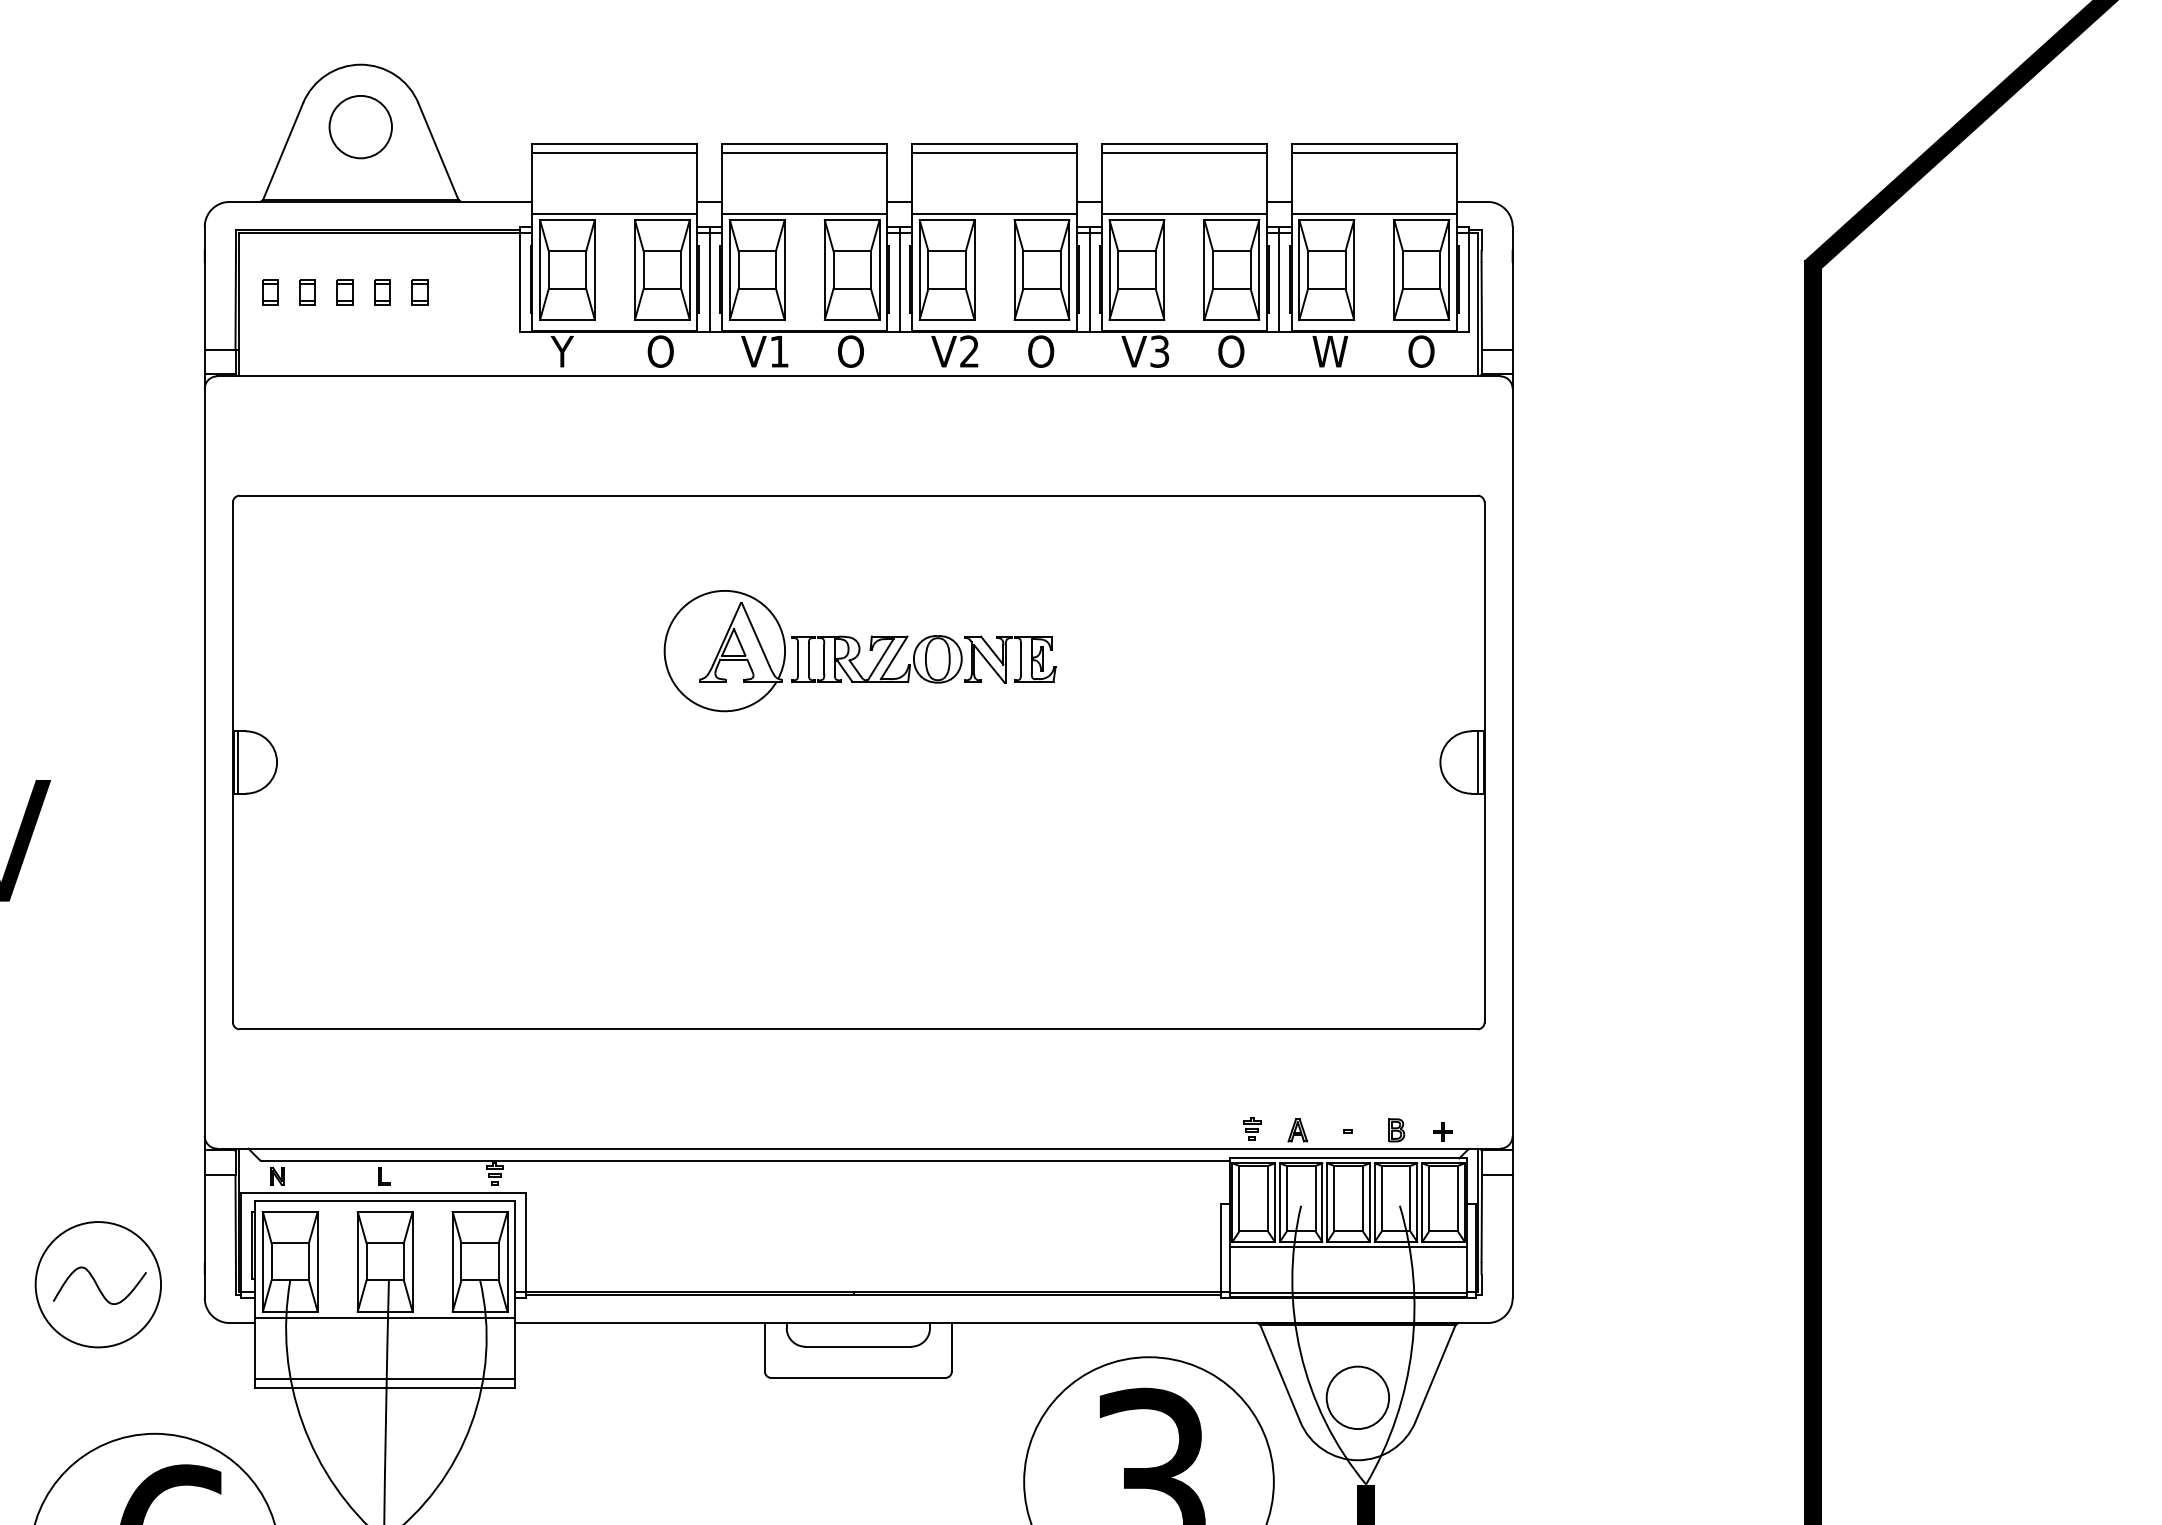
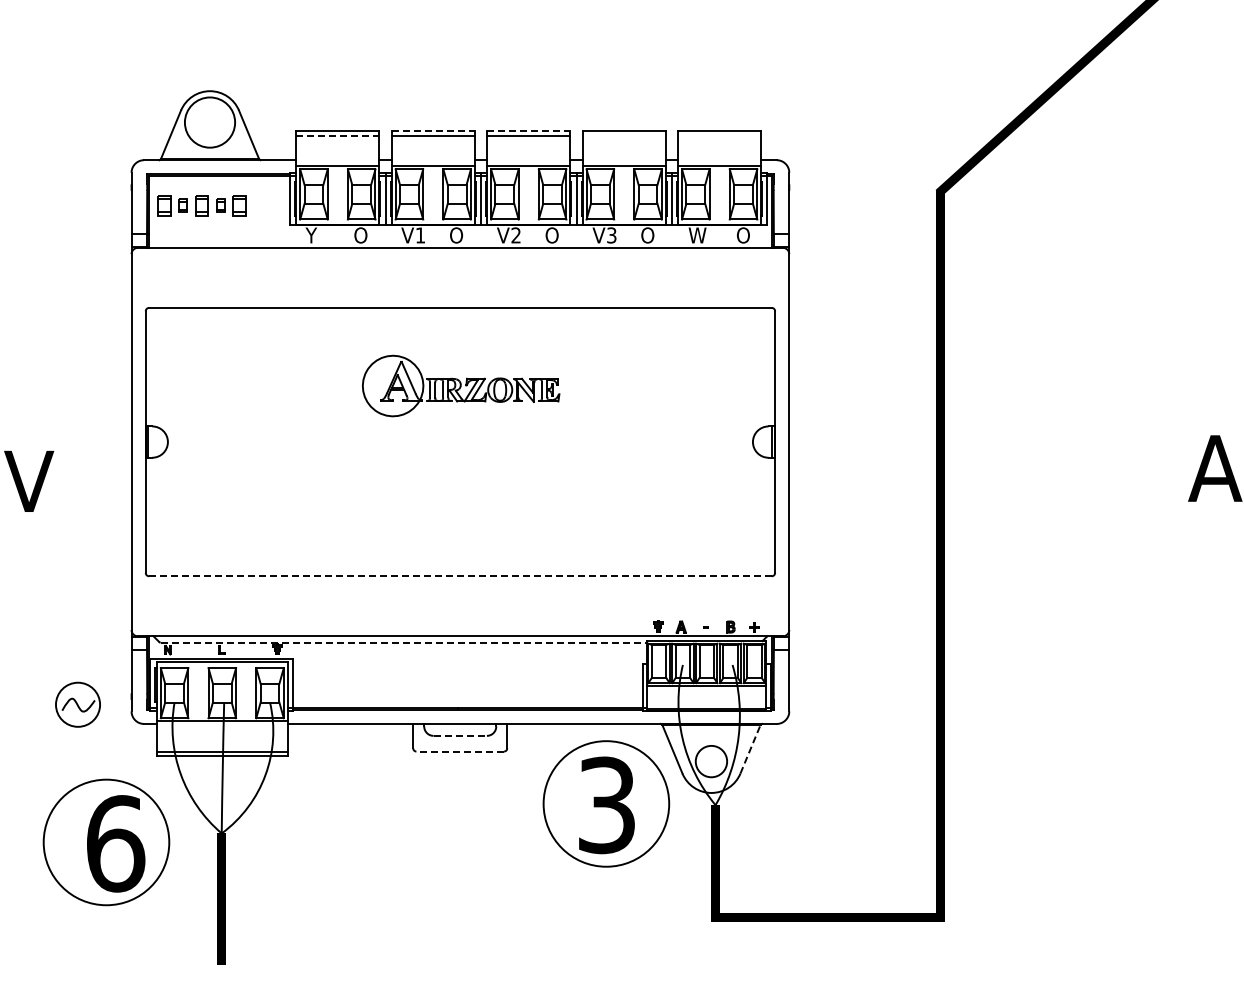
circle: (359, 126) -> (209, 122), size x1.6
line: (805, 144) -> (433, 131), solid -> dashed
line: (996, 144) -> (529, 131), solid -> dashed
line: (616, 152) -> (338, 135), solid -> dashed
line: (1182, 152) -> (623, 135), removed
line: (1373, 152) -> (719, 135), removed
part: (270, 292) -> (164, 205), size x1.6
part: (343, 292) -> (201, 205), size x1.6
part: (419, 292) -> (239, 205), size x1.6
line: (856, 1029) -> (459, 576), solid -> dashed
line: (747, 1161) -> (404, 642), solid -> dashed
part: (97, 1284) -> (77, 704), size x0.7
line: (858, 1345) -> (460, 735), solid -> dashed
line: (1435, 1371) -> (750, 748), solid -> dashed
line: (858, 1377) -> (460, 751), solid -> dashed

